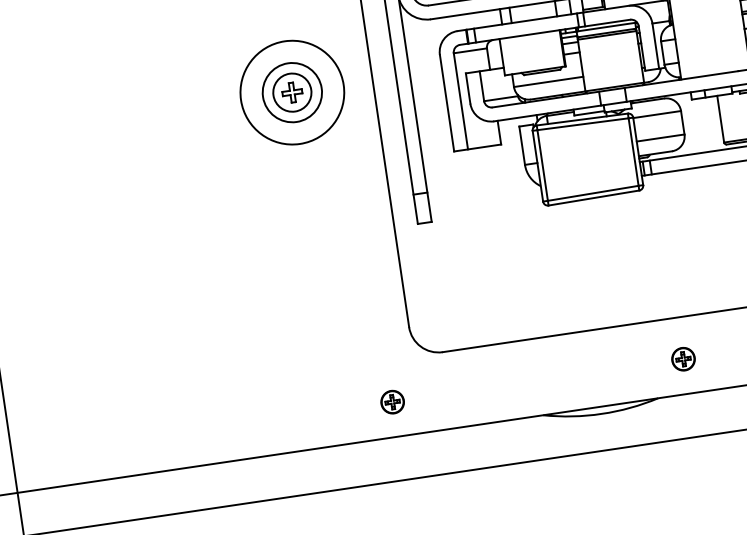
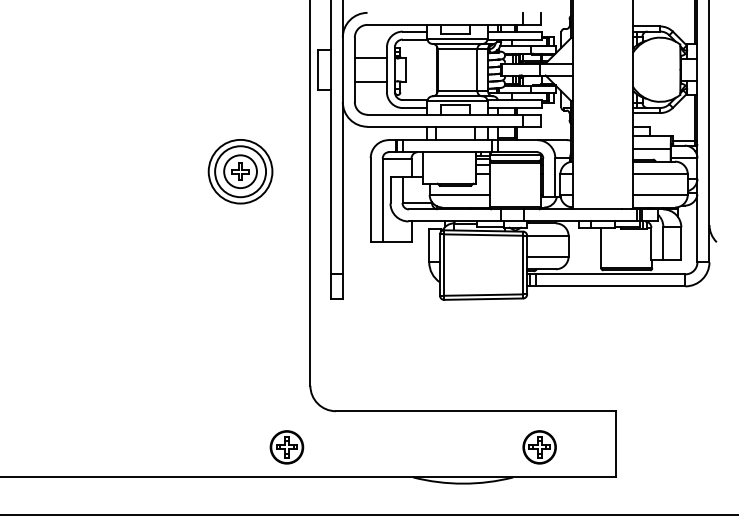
circle: (292, 92) -> (240, 171), size x0.71
part: (683, 359) -> (539, 447), size x1.67
part: (392, 402) -> (286, 447), size x1.67

